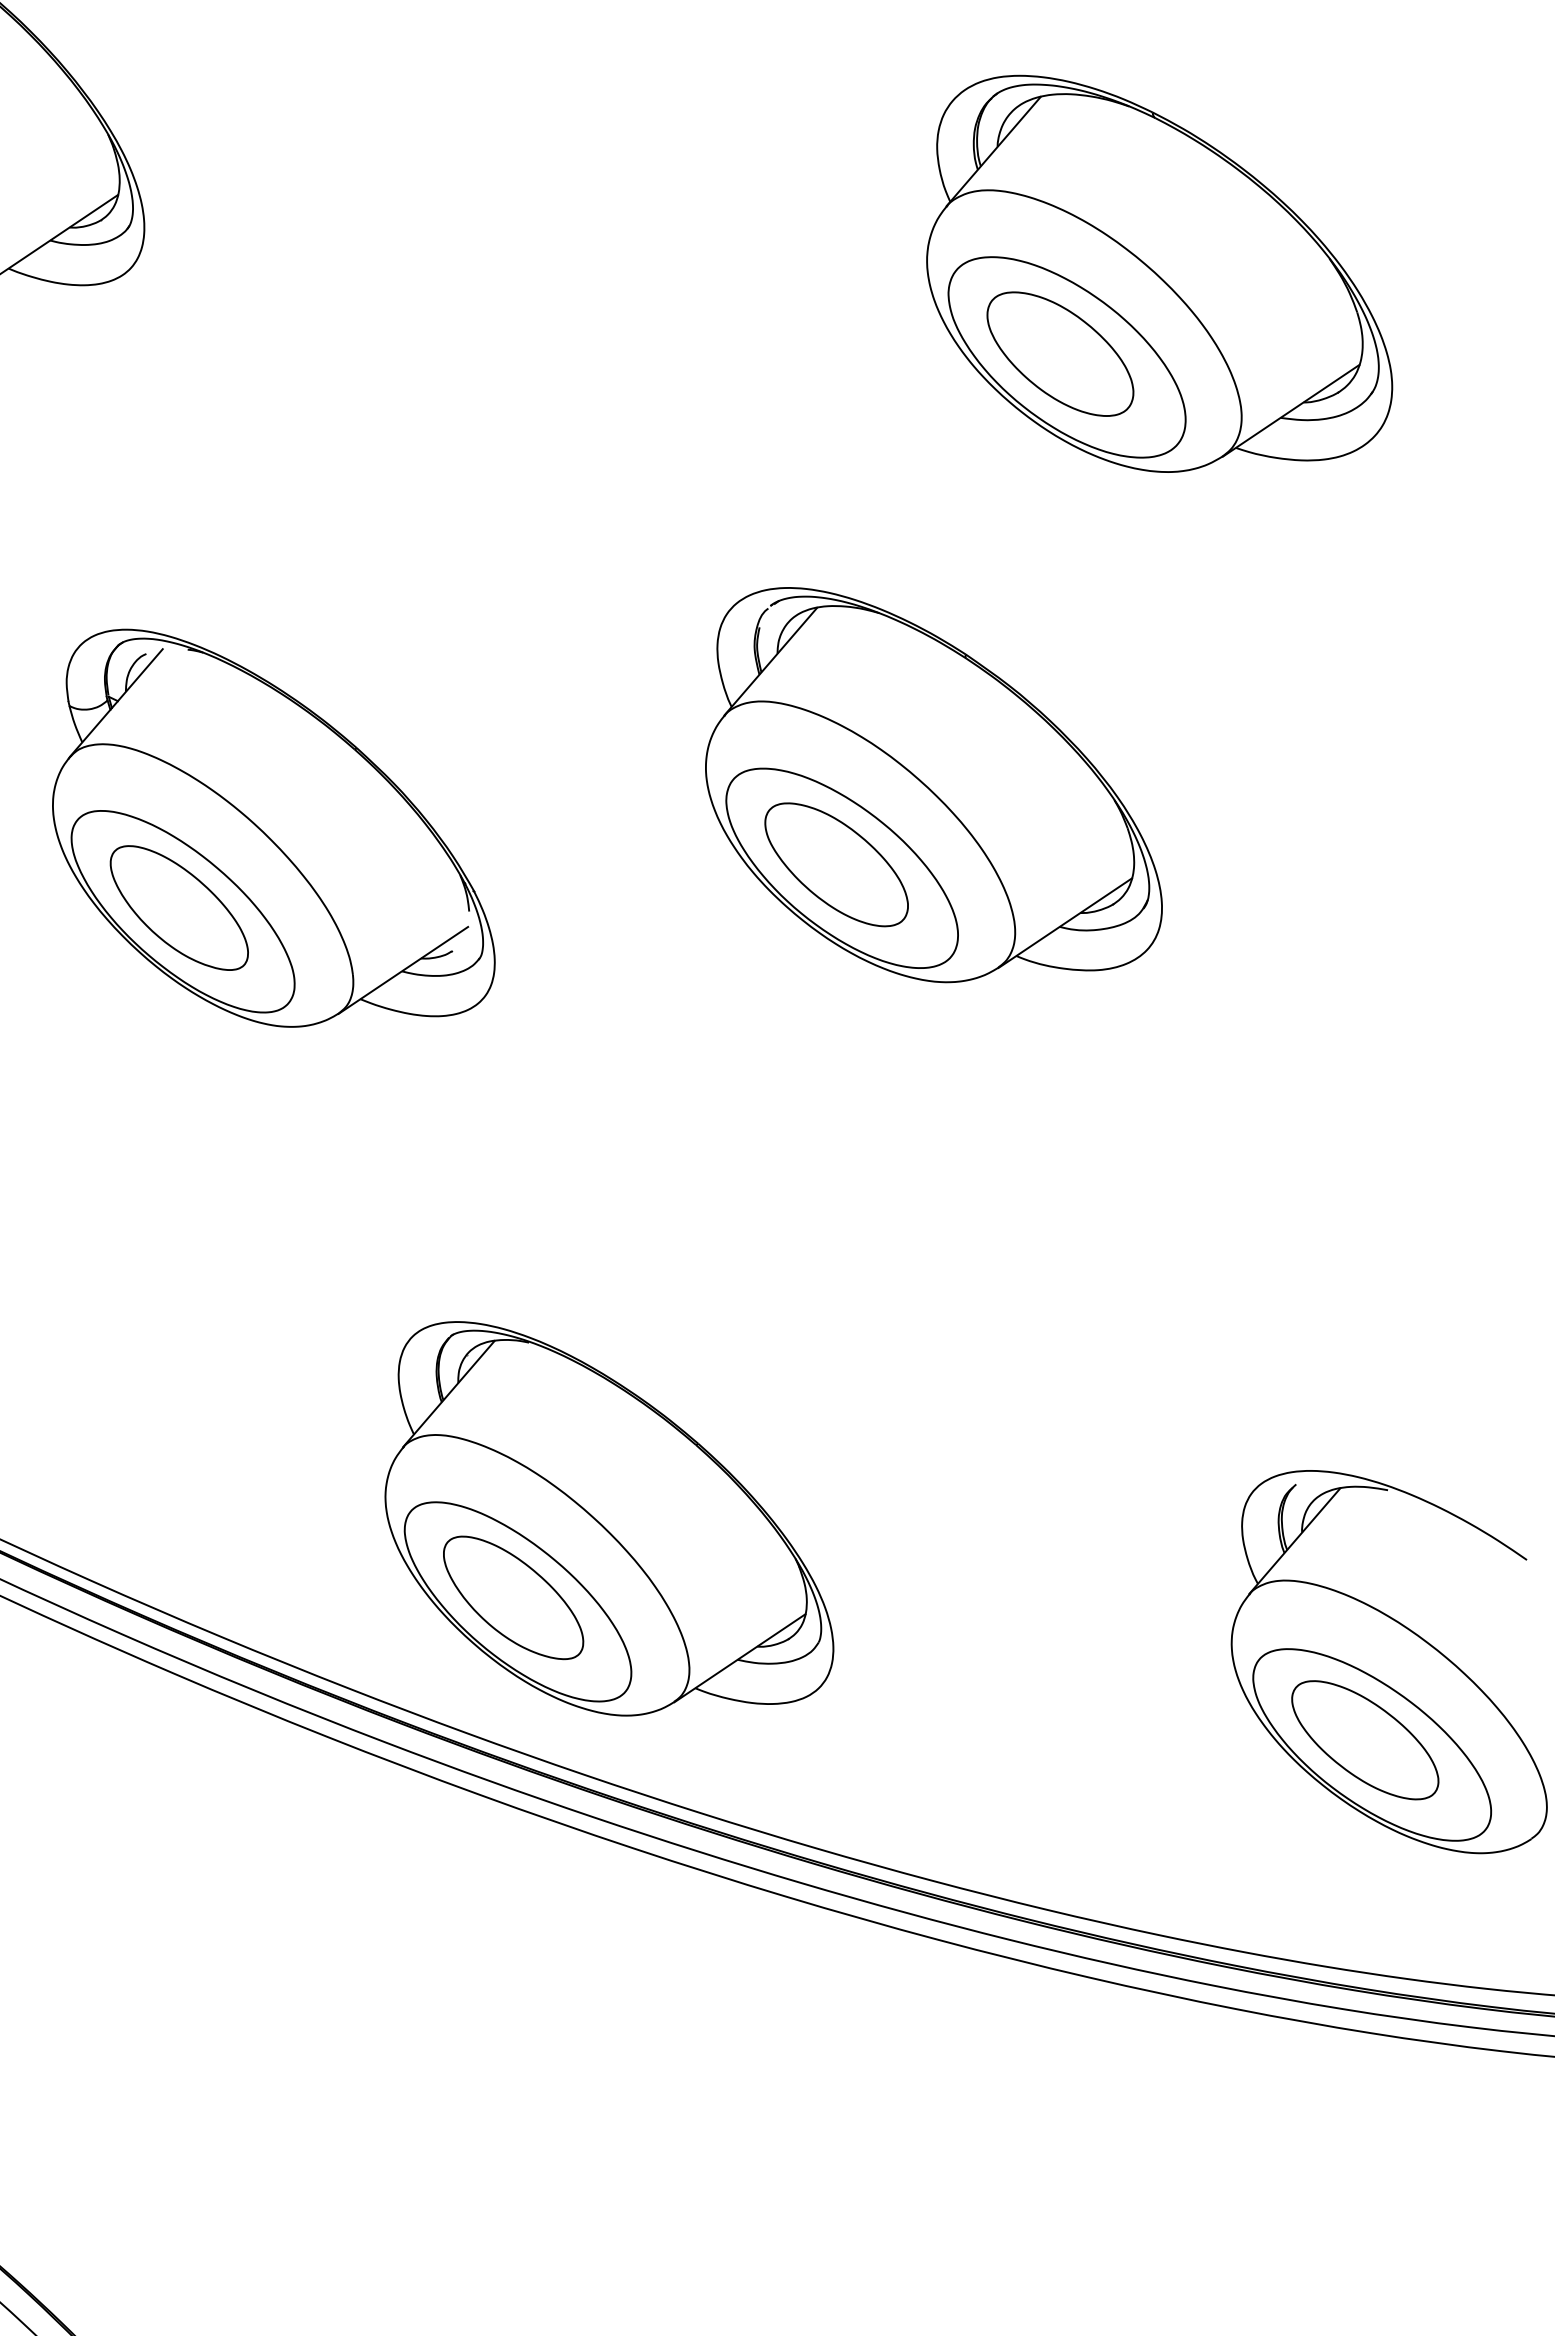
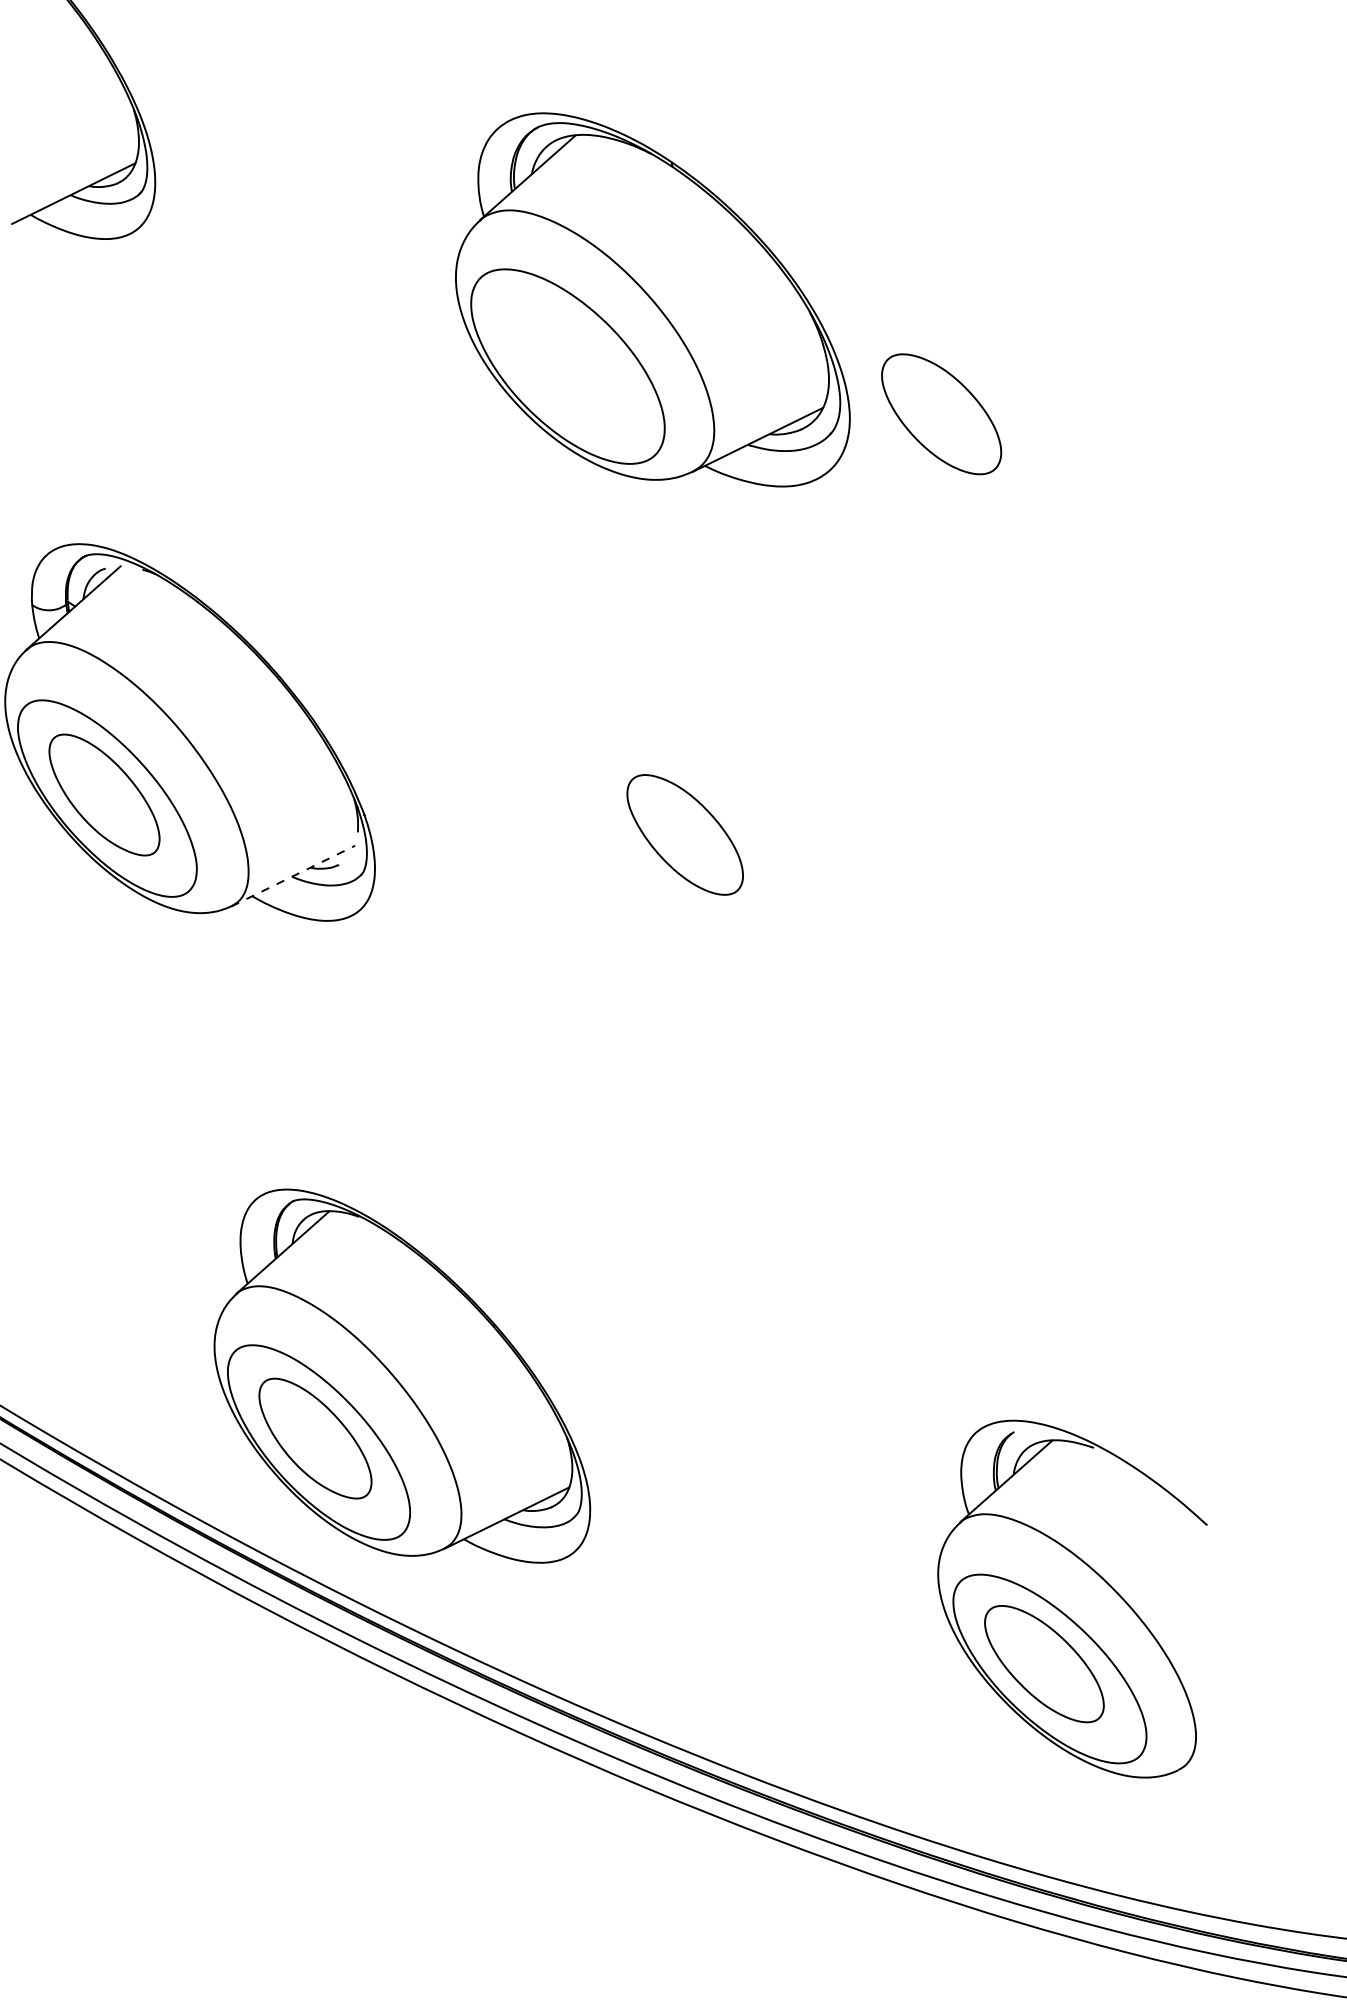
part: (1159, 273) -> (658, 304), moved
part: (933, 785) -> (779, 776), removed
line: (403, 970) -> (293, 876), solid -> dashed

